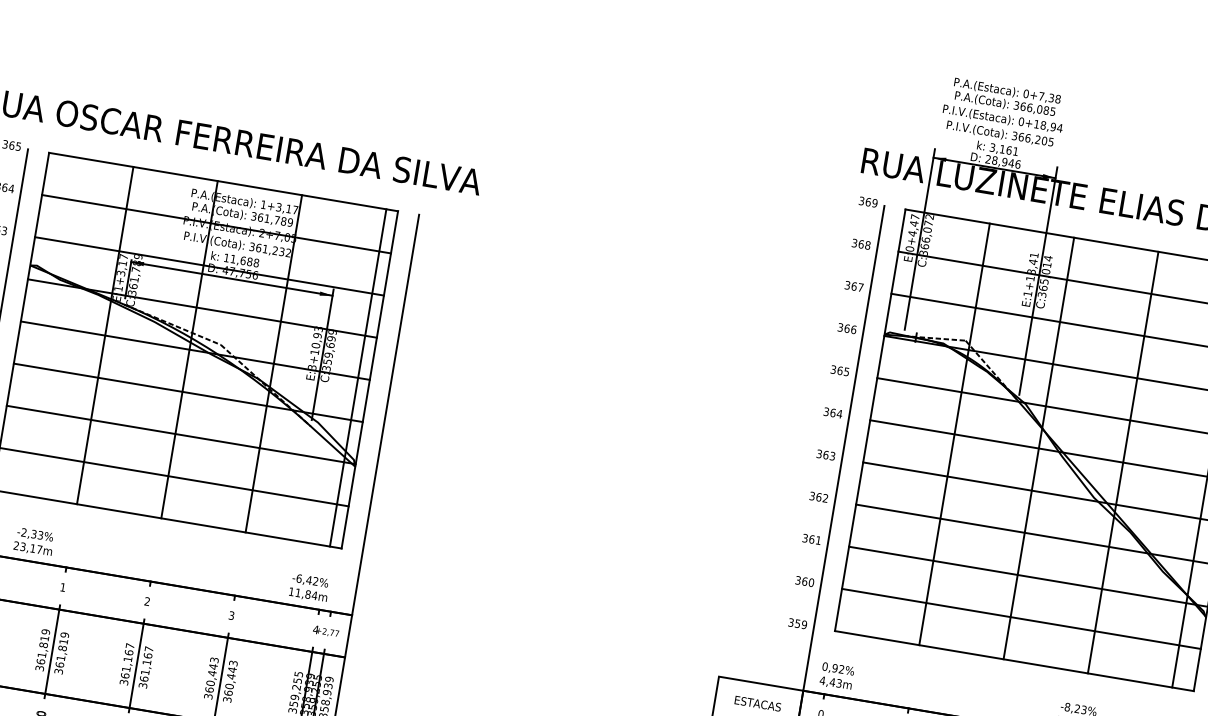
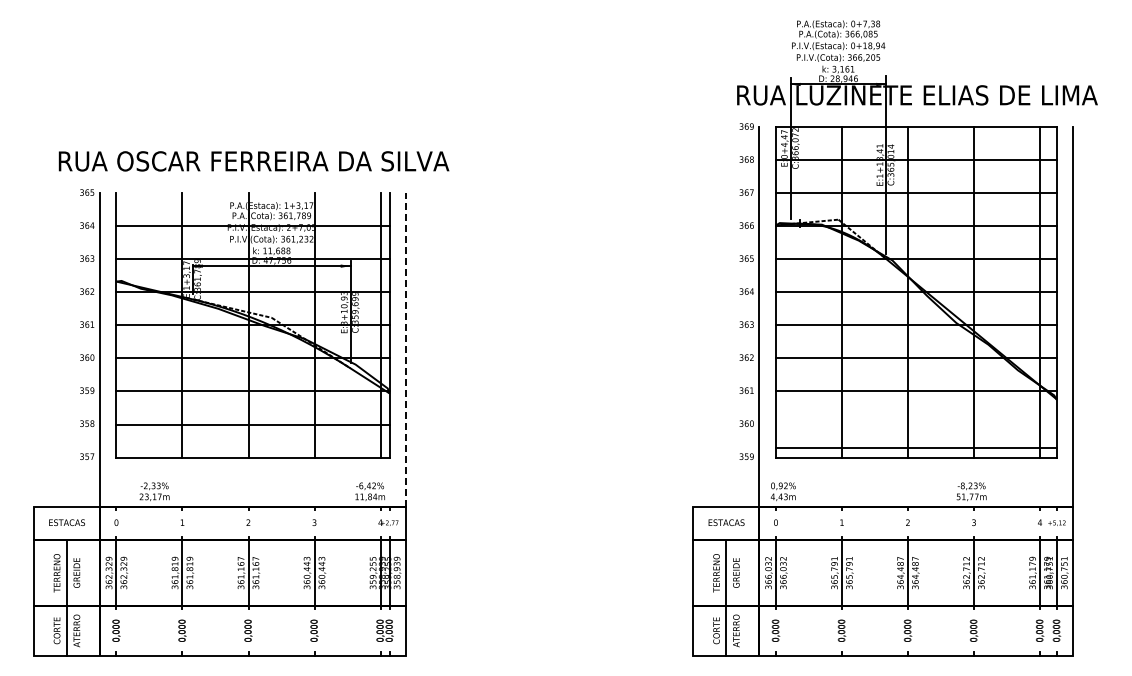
line: (222, 182) -> (252, 193), removed
line: (385, 415) -> (406, 350), solid -> dashed
line: (1020, 618) -> (915, 447), moved

